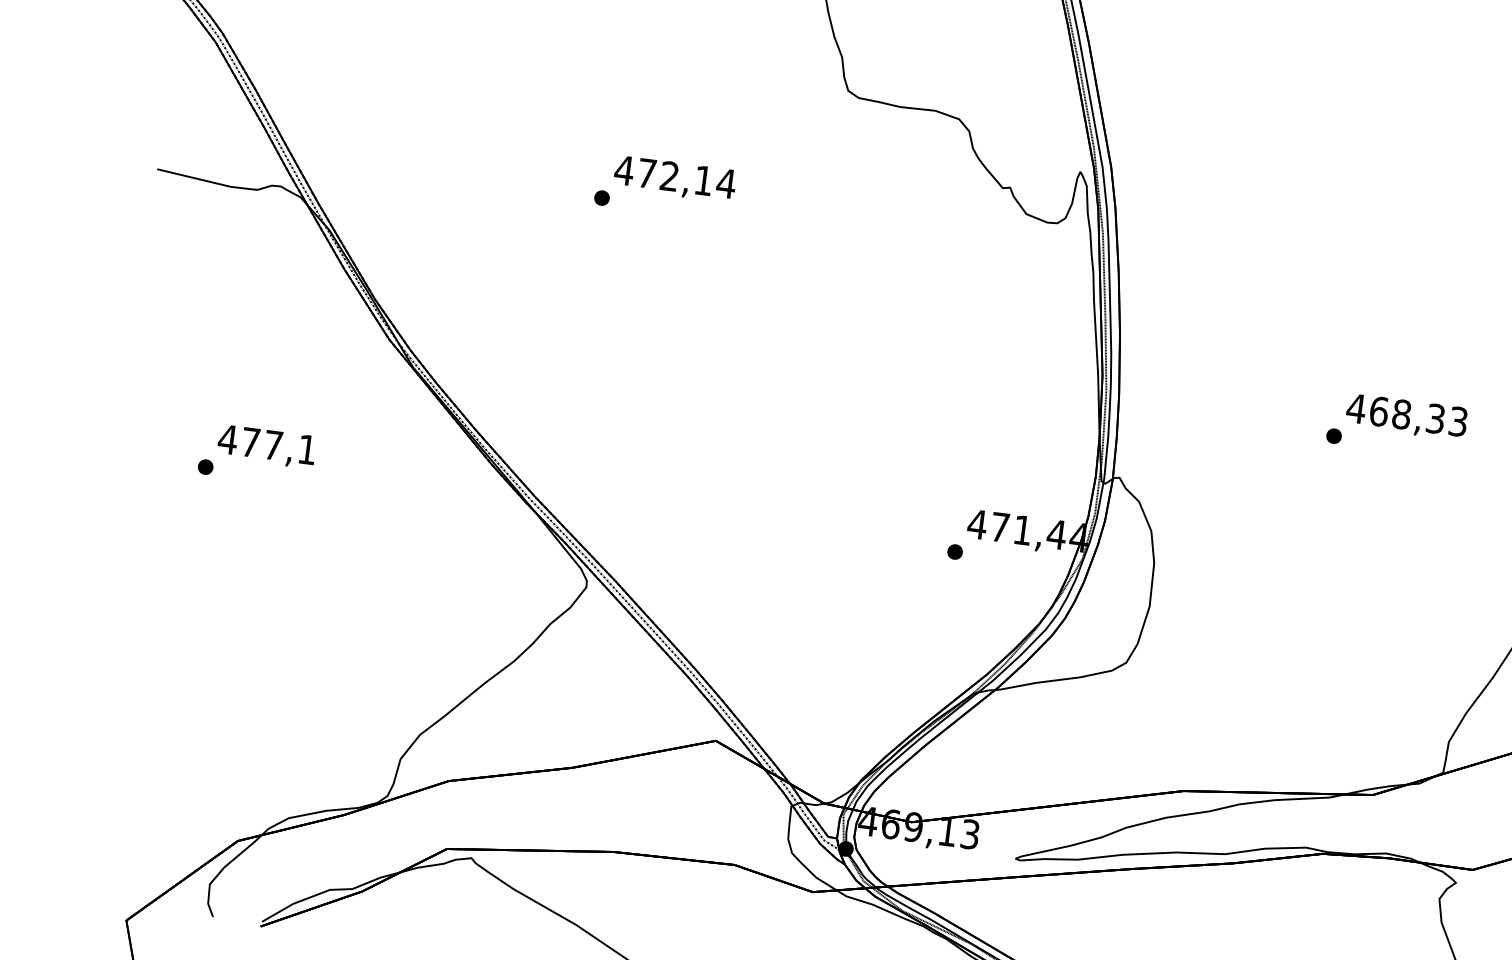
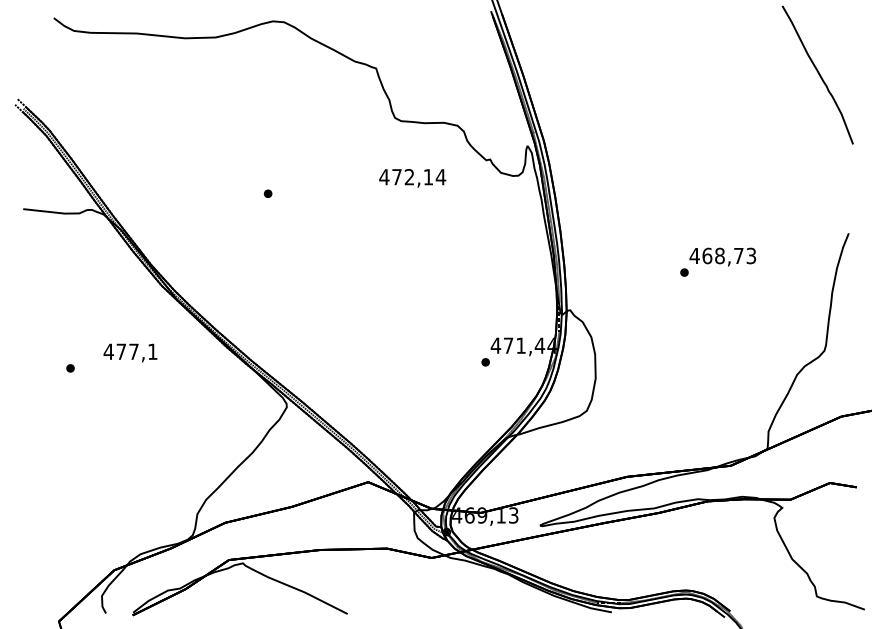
text: (674, 179) -> (412, 178), moved
text: (1435, 417) -> (738, 255), 468,33 -> 468,73
text: (266, 445) -> (130, 352), moved

